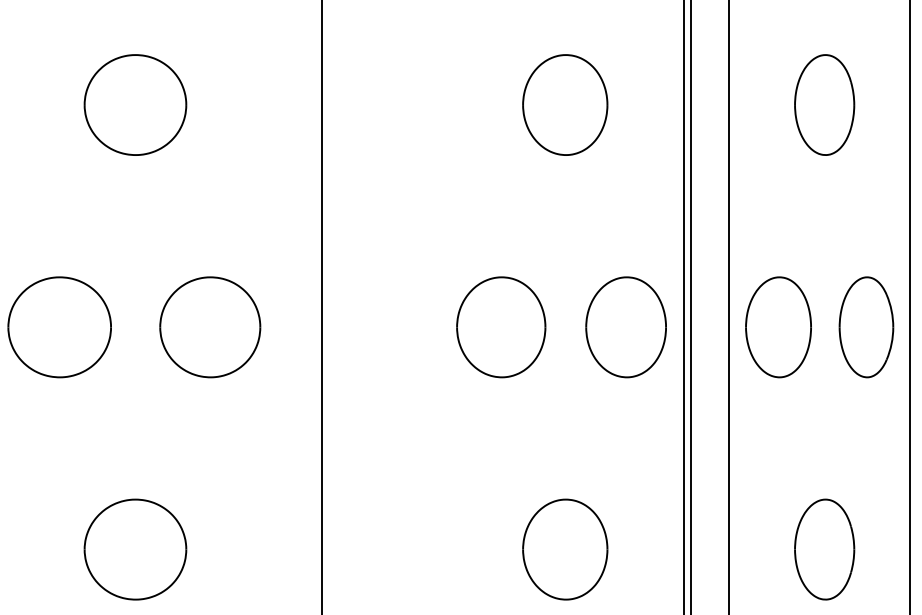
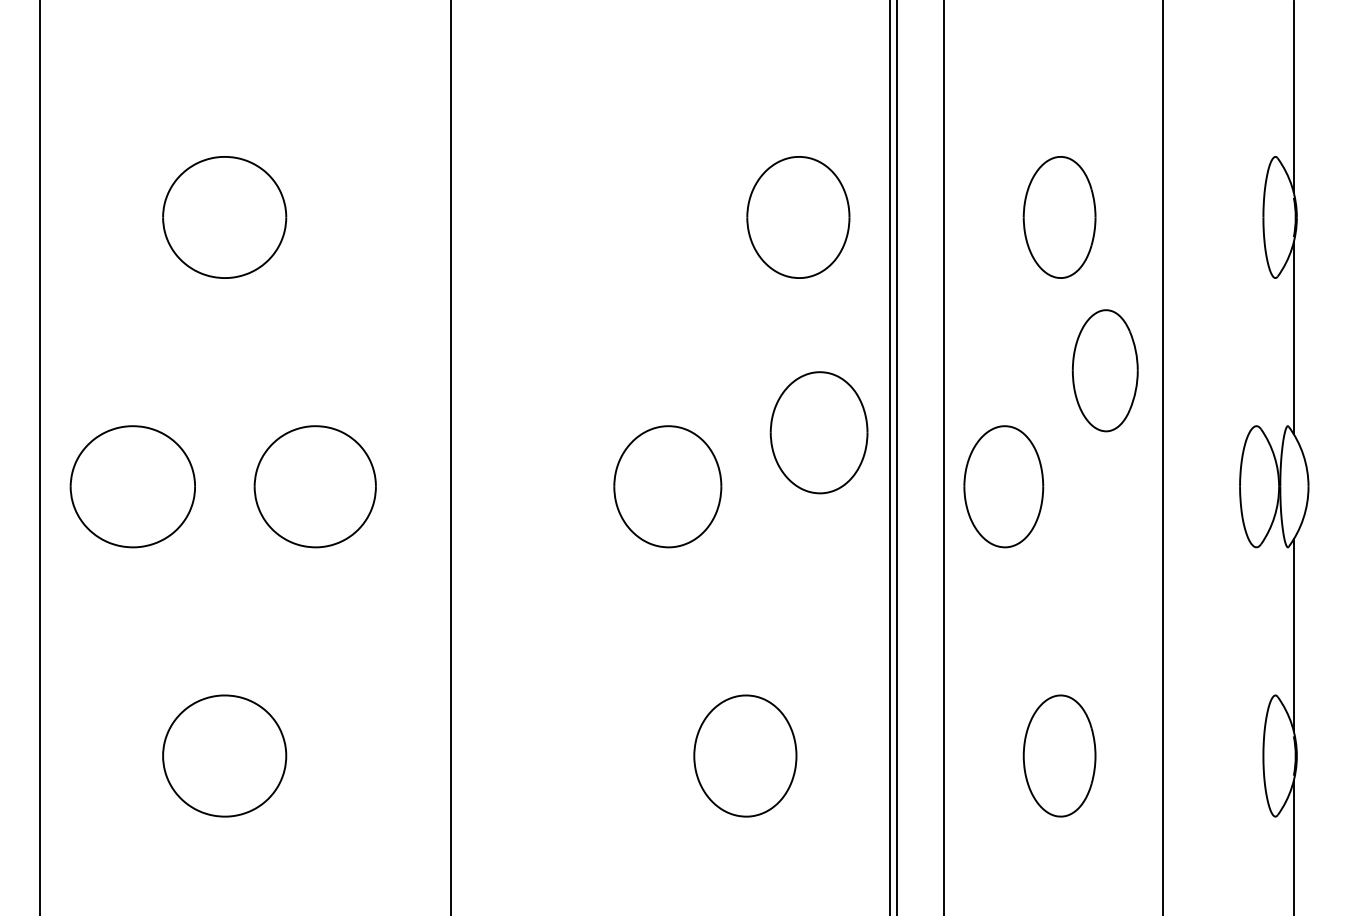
part: (565, 105) -> (798, 217), moved
part: (625, 327) -> (818, 432), moved
part: (865, 327) -> (1104, 370), moved

